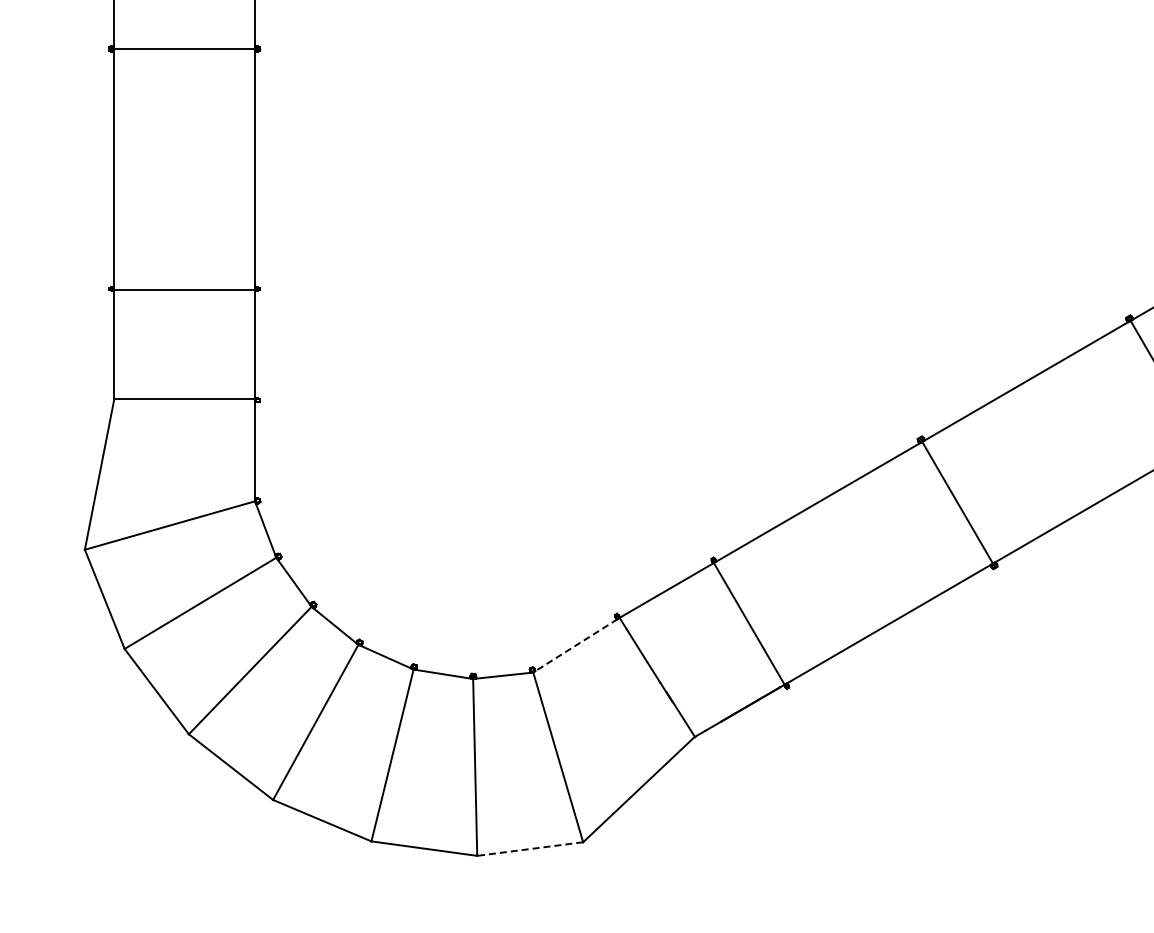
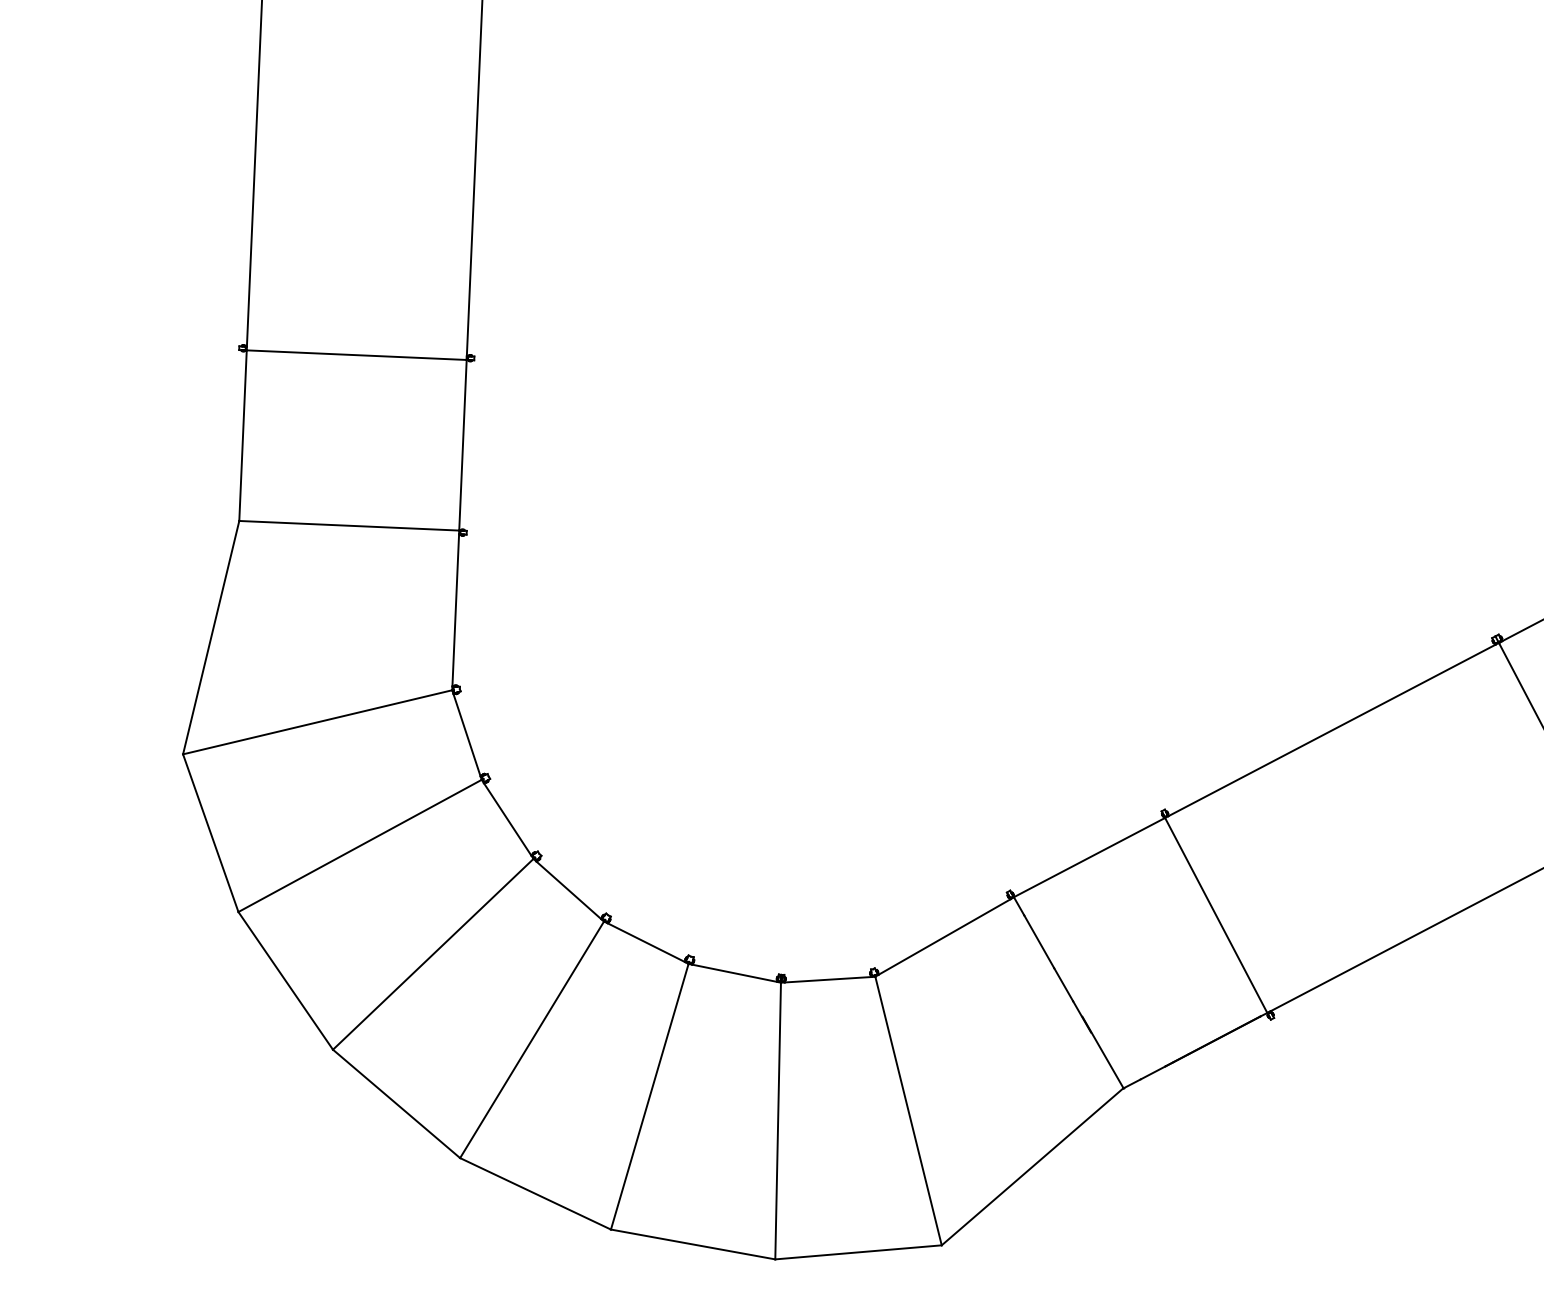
line: (576, 645) -> (944, 937), dashed -> solid
line: (529, 849) -> (857, 1253), dashed -> solid

